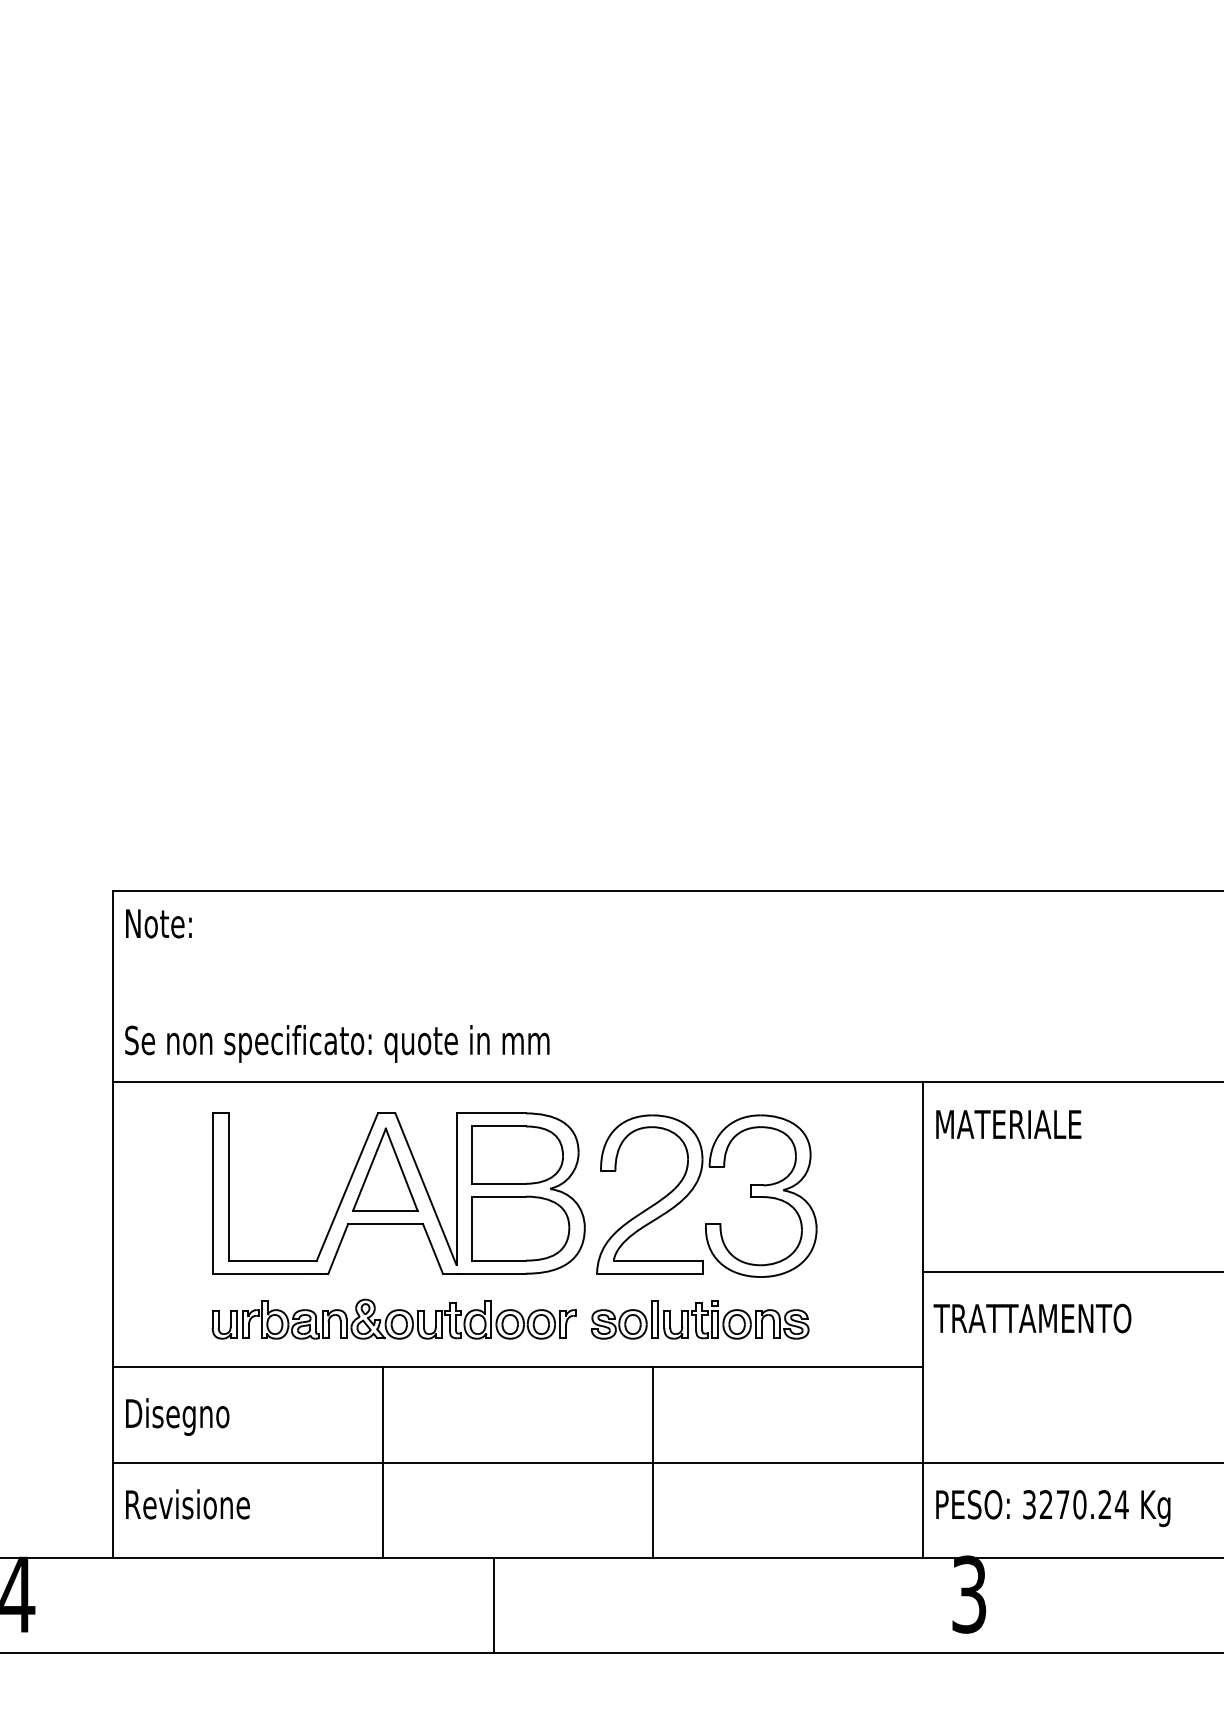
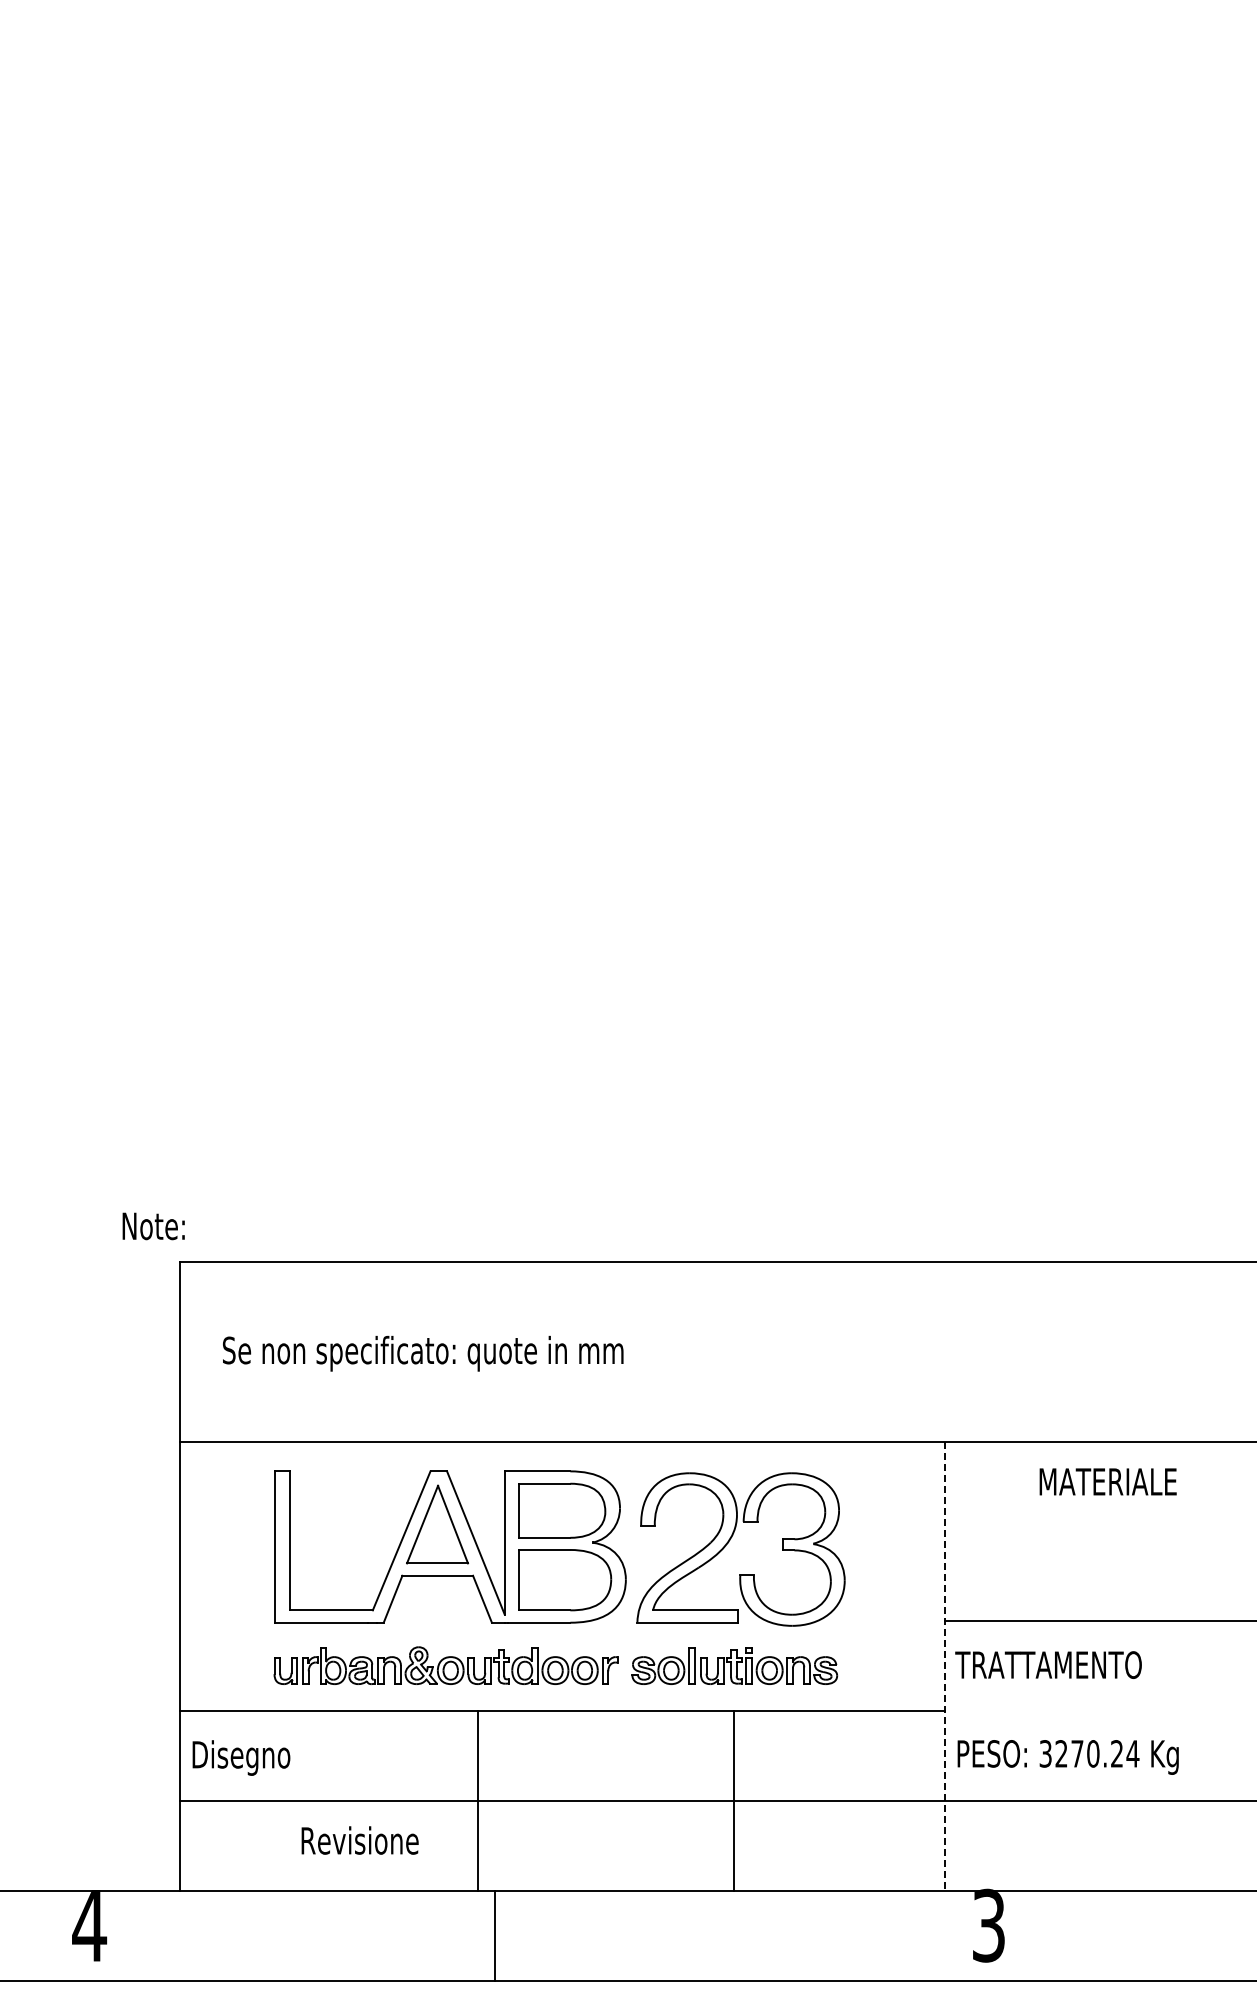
text: (158, 923) -> (153, 1226), moved
text: (337, 1043) -> (423, 1353), moved
text: (1008, 1124) -> (1107, 1481), moved
line: (922, 1320) -> (944, 1666), solid -> dashed
line: (383, 1463) -> (478, 1801), moved
line: (653, 1463) -> (734, 1801), moved
text: (187, 1504) -> (359, 1840), moved
text: (1052, 1508) -> (1067, 1757), moved
line: (494, 1606) -> (495, 1936), moved

